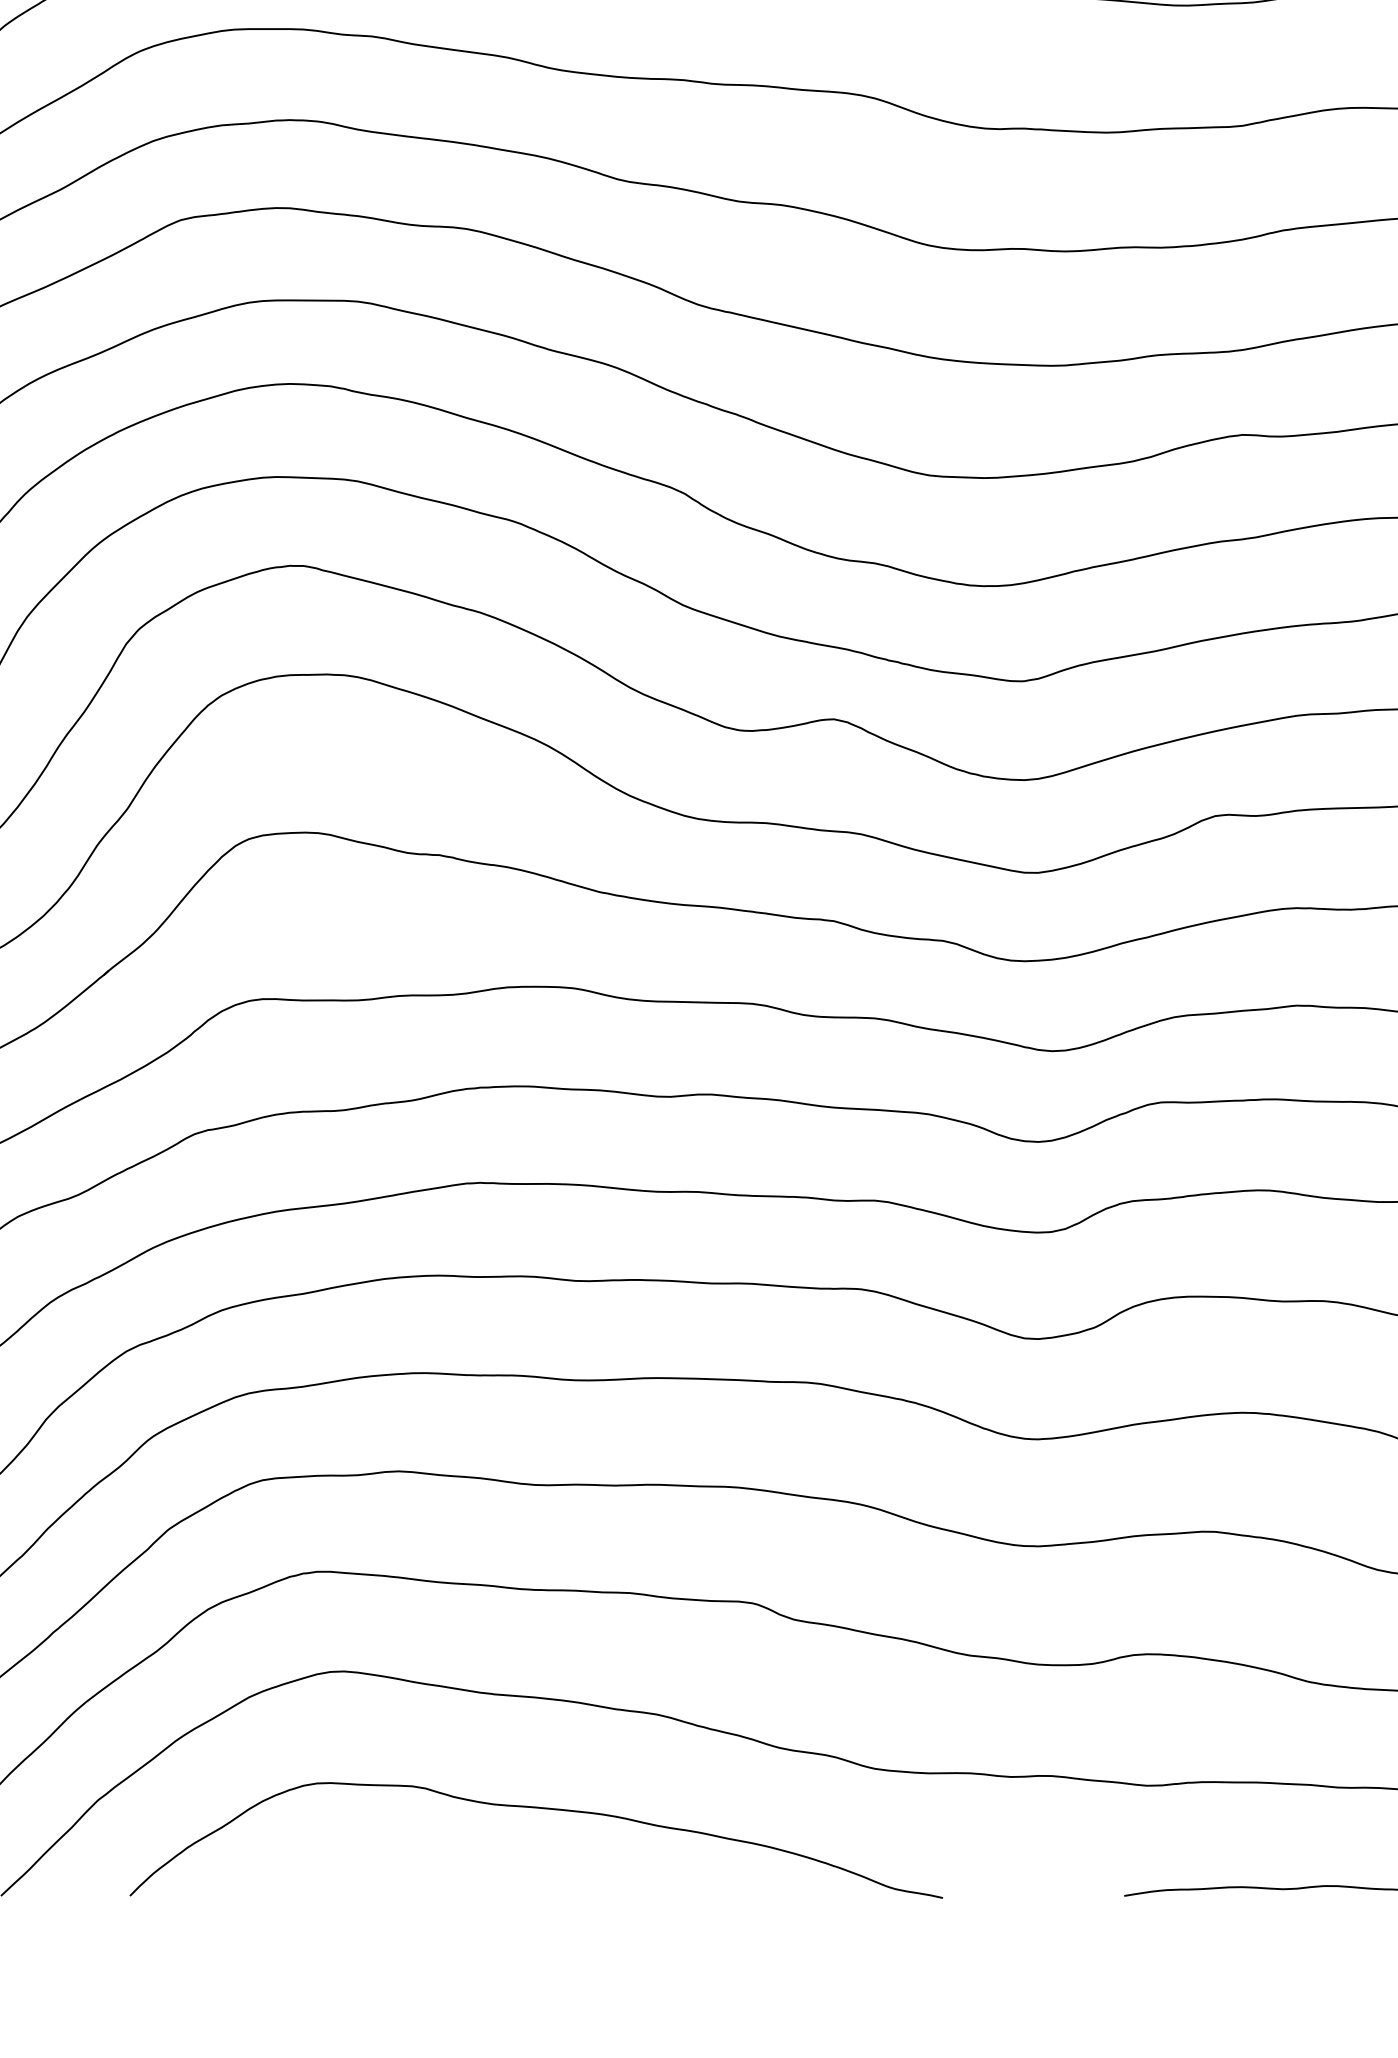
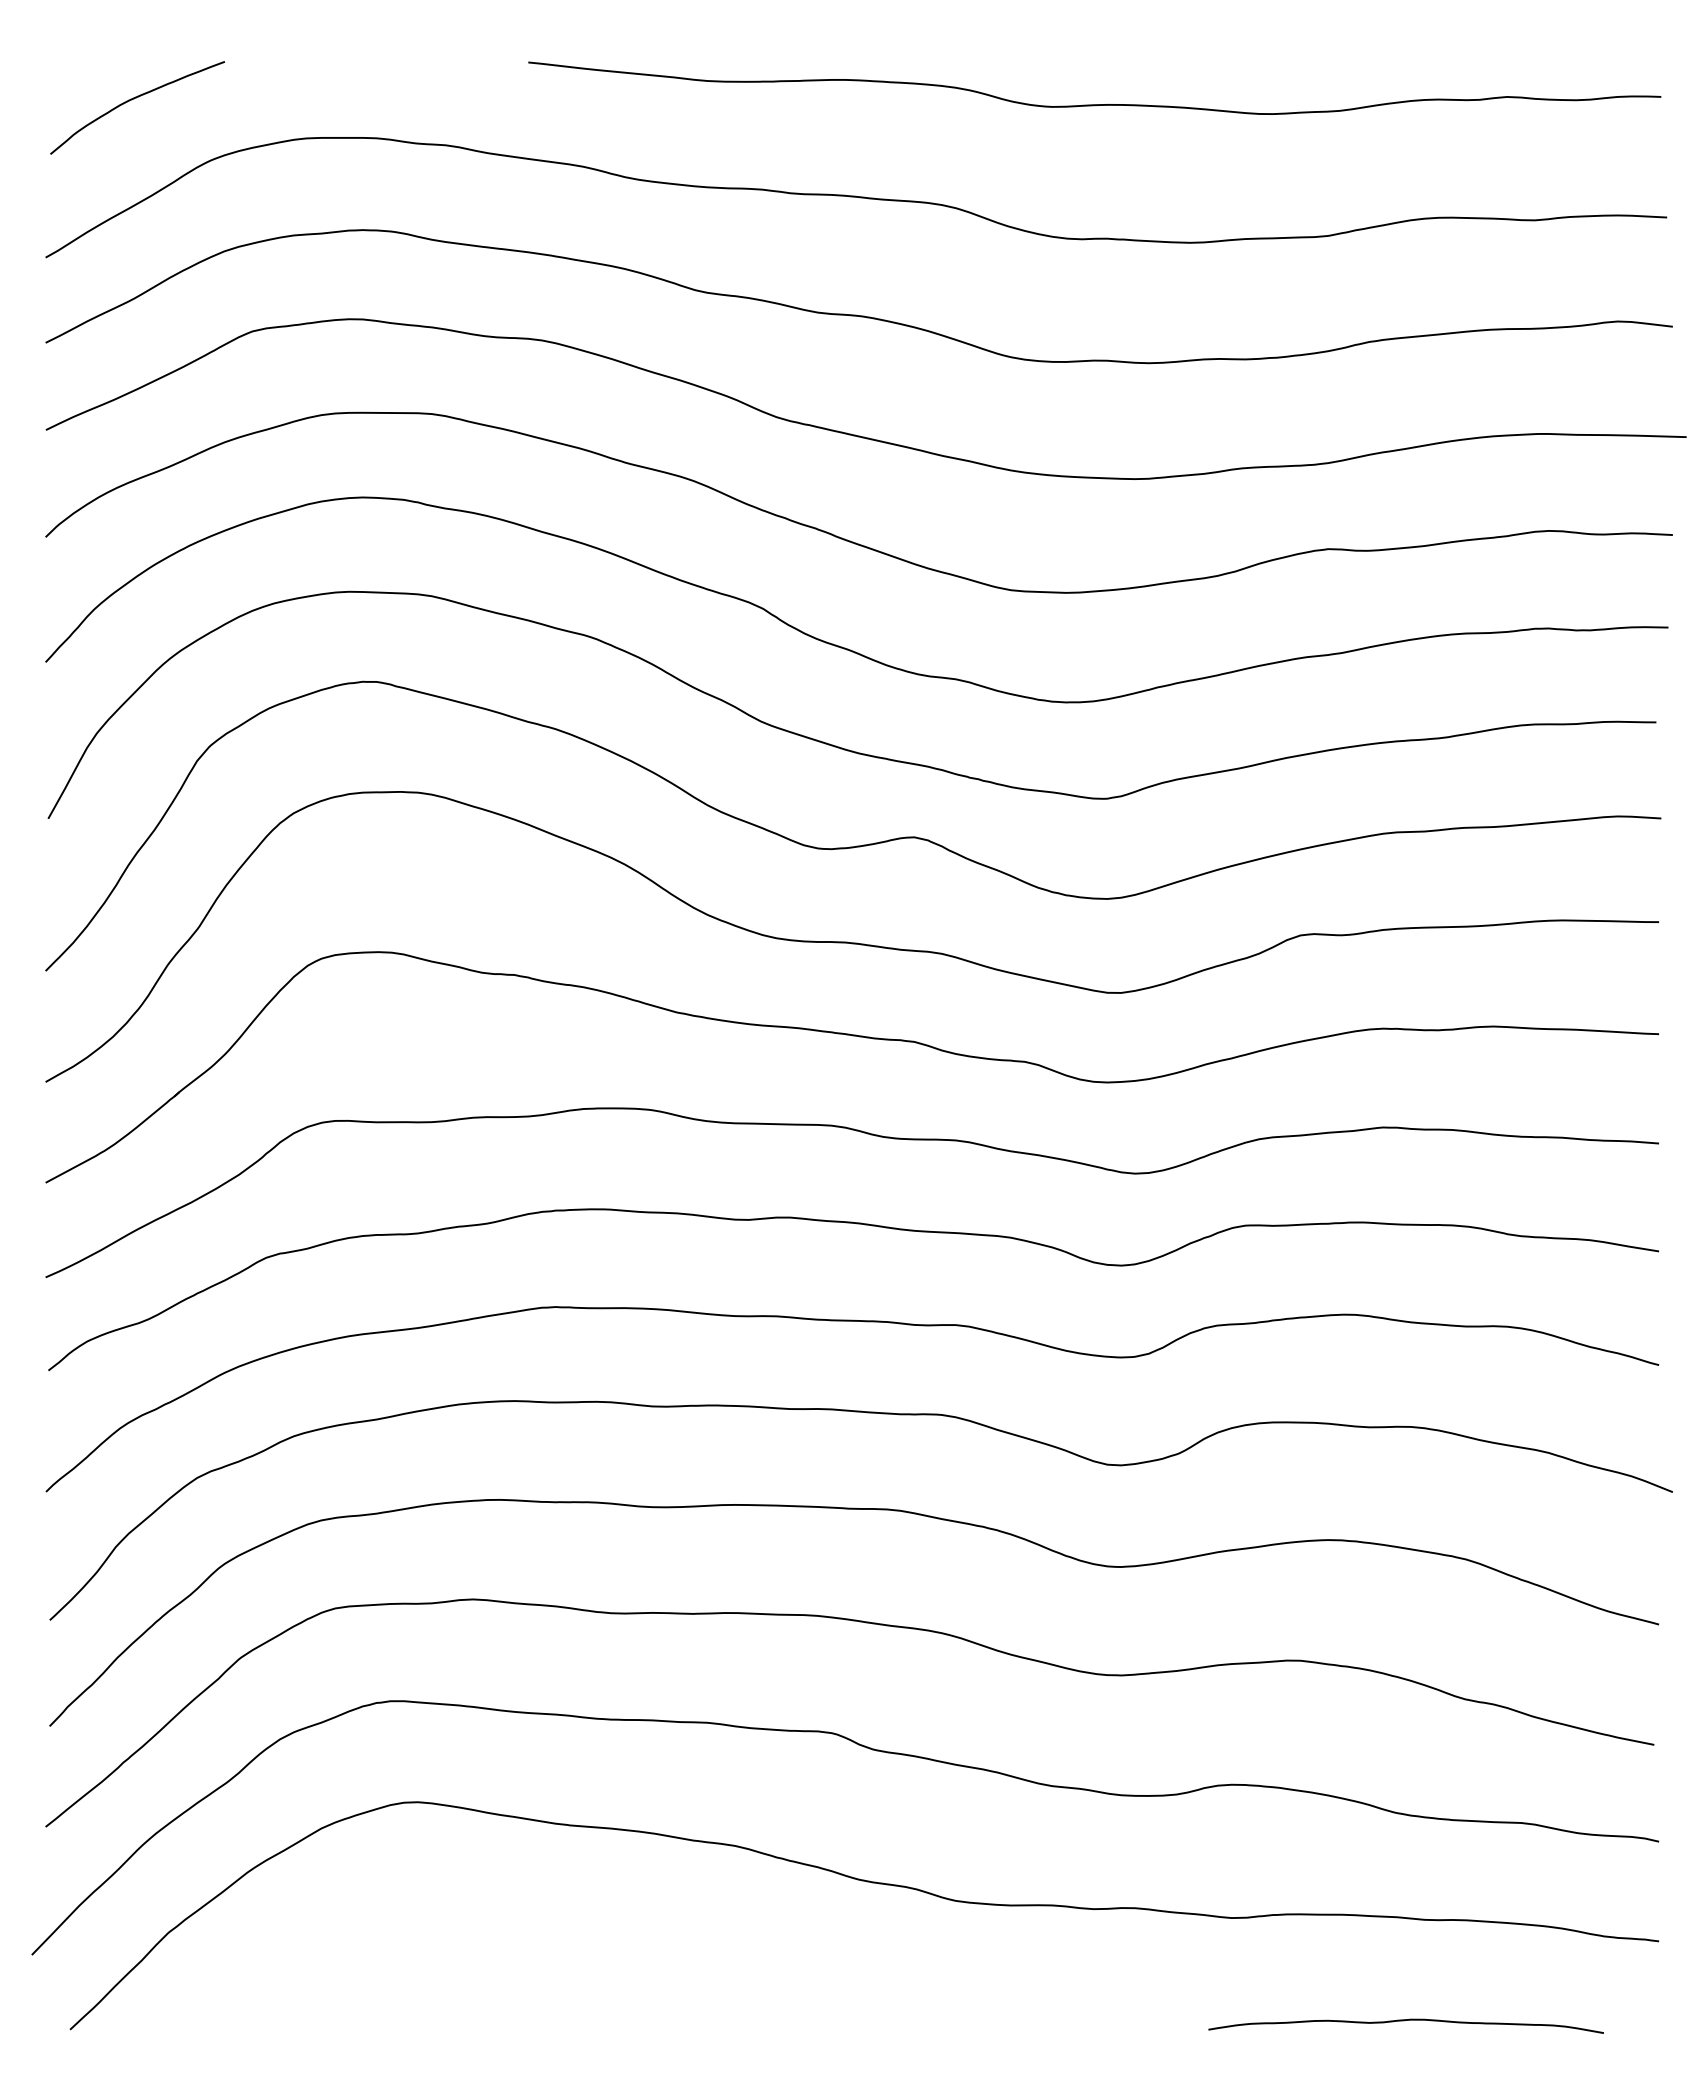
curve: (537, 1808) -> (613, 1941), removed

